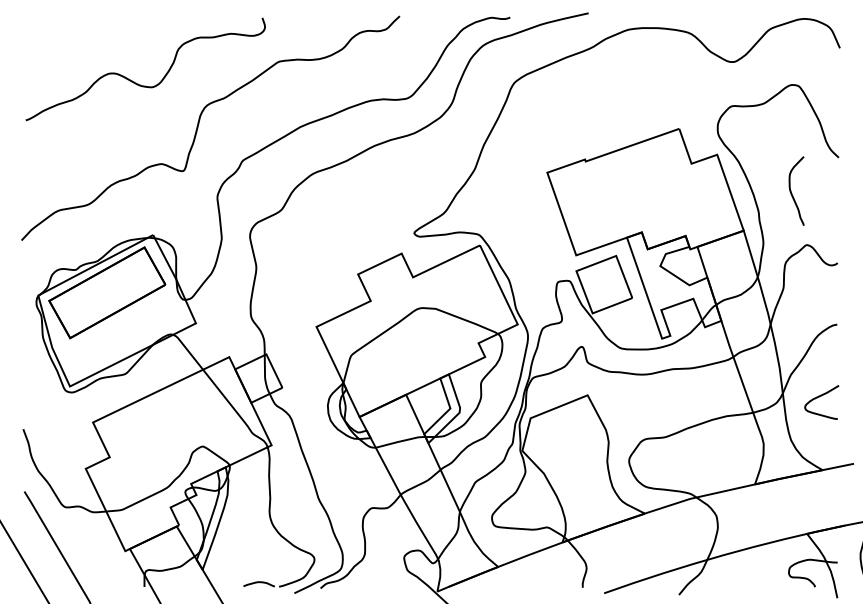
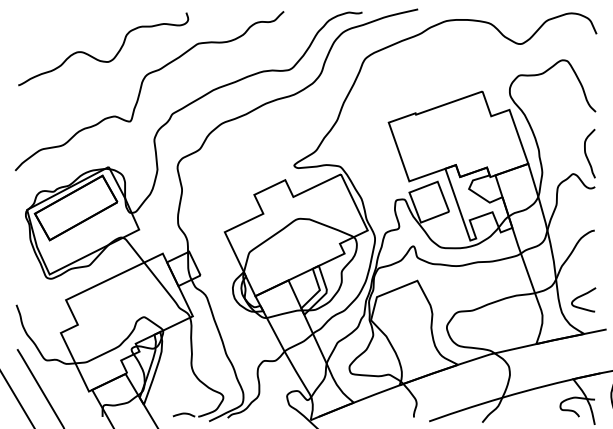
curve: (793, 193) -> (587, 155), moved
curve: (819, 397) -> (582, 296), moved

